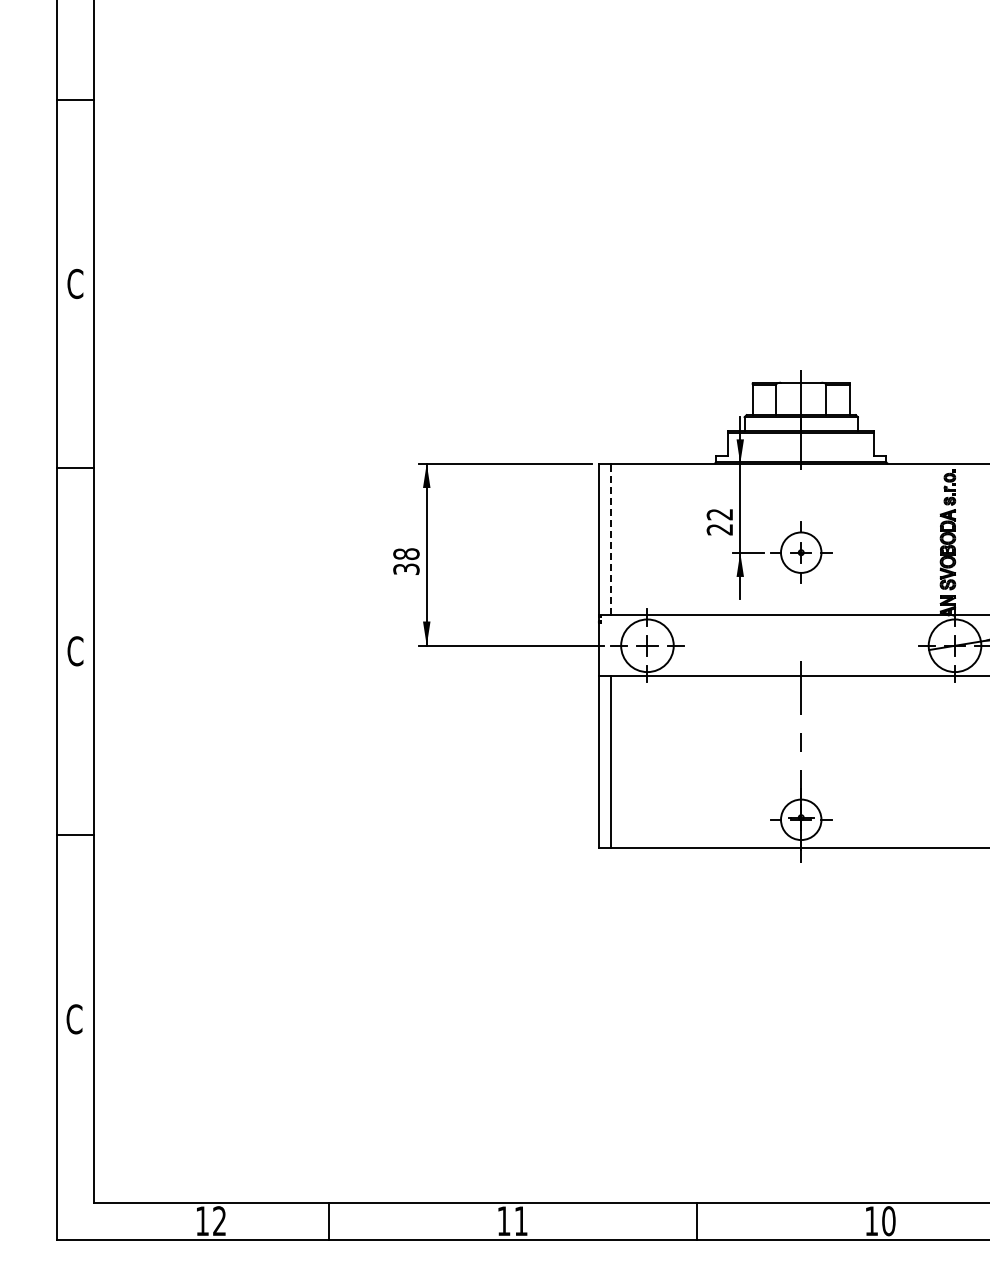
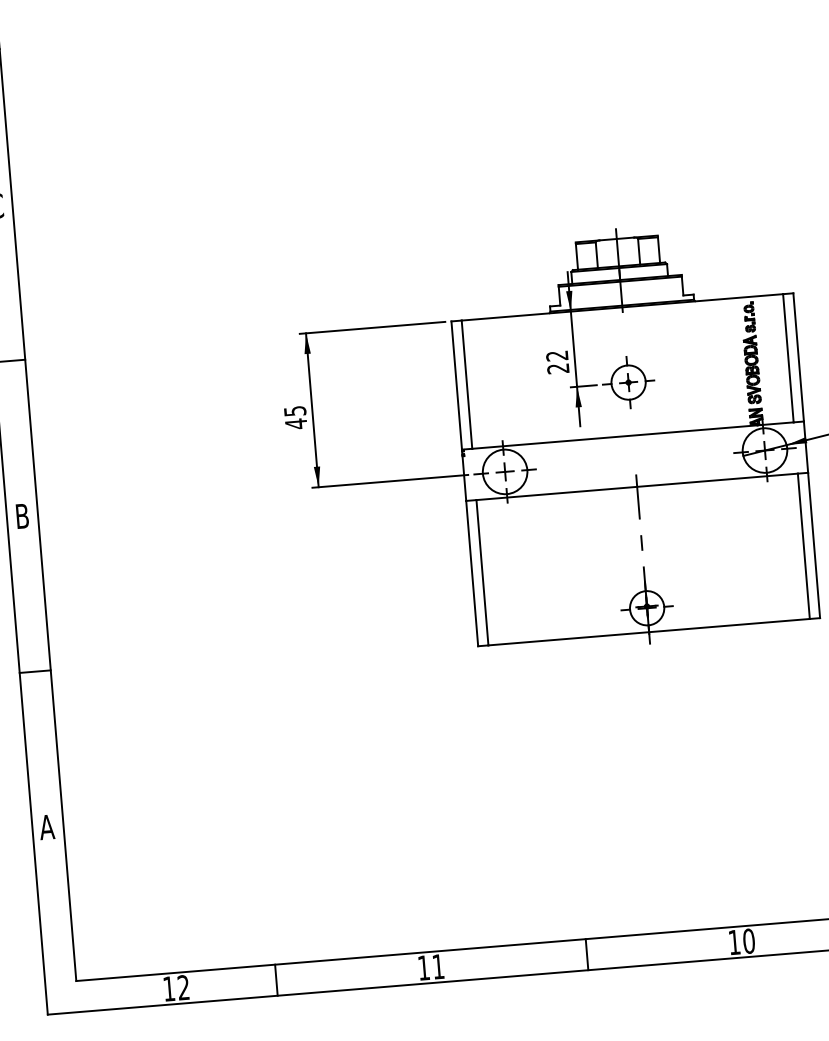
line: (611, 539) -> (467, 384), dashed -> solid
text: (406, 561) -> (295, 417), 38 -> 45
text: (75, 651) -> (22, 516), C -> B
text: (74, 1019) -> (47, 827), C -> A

